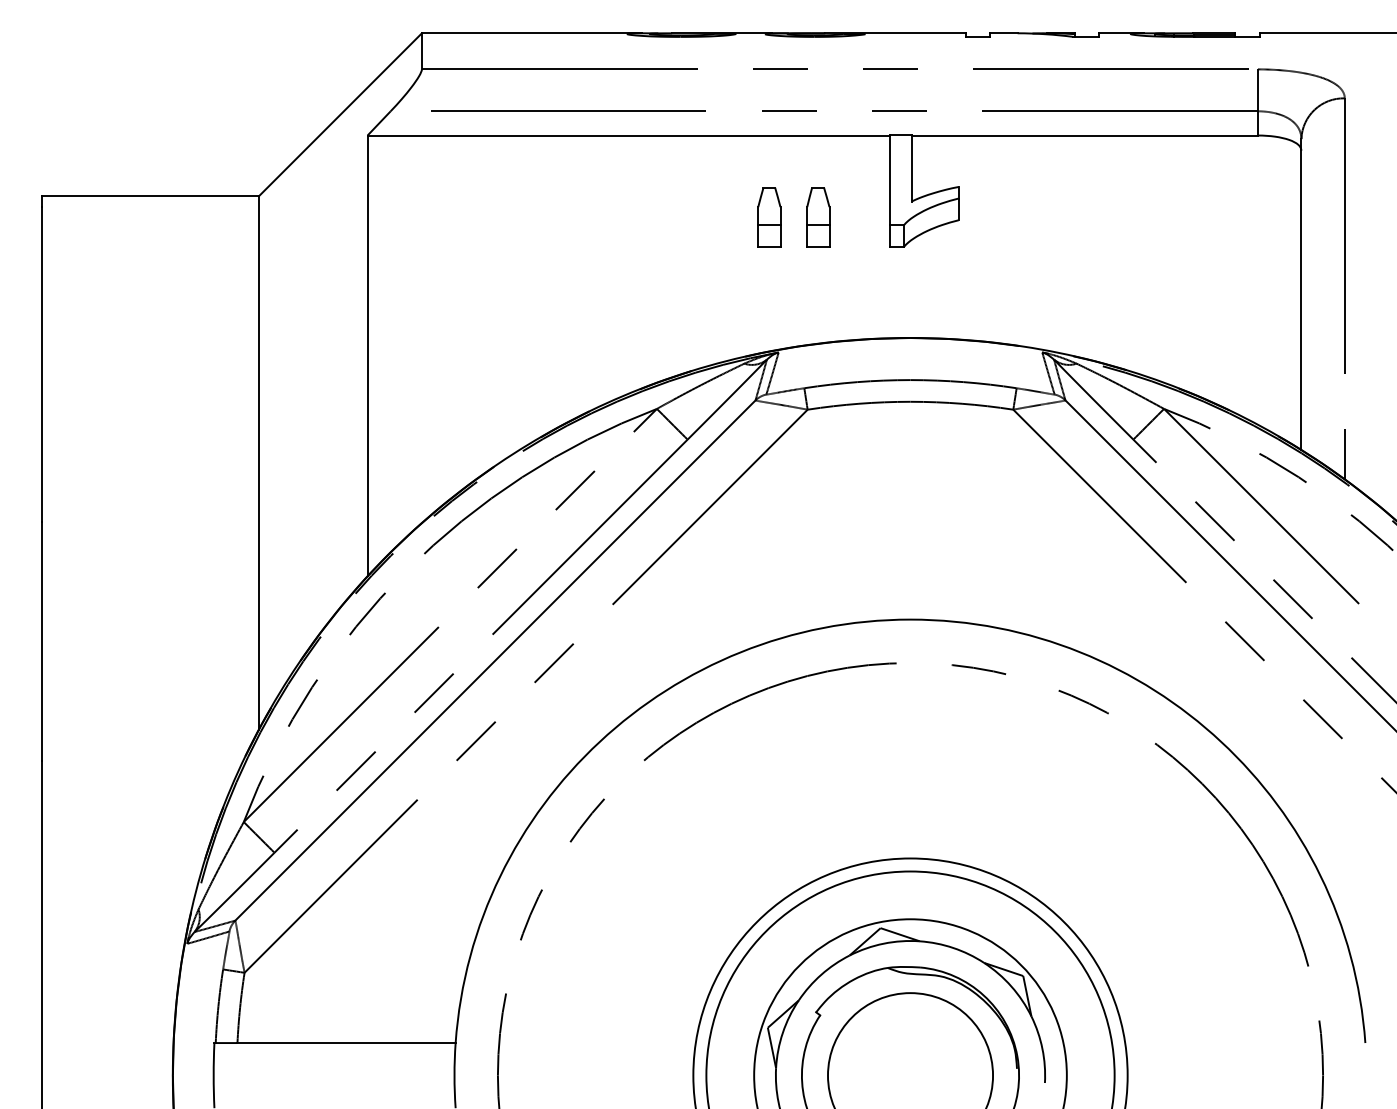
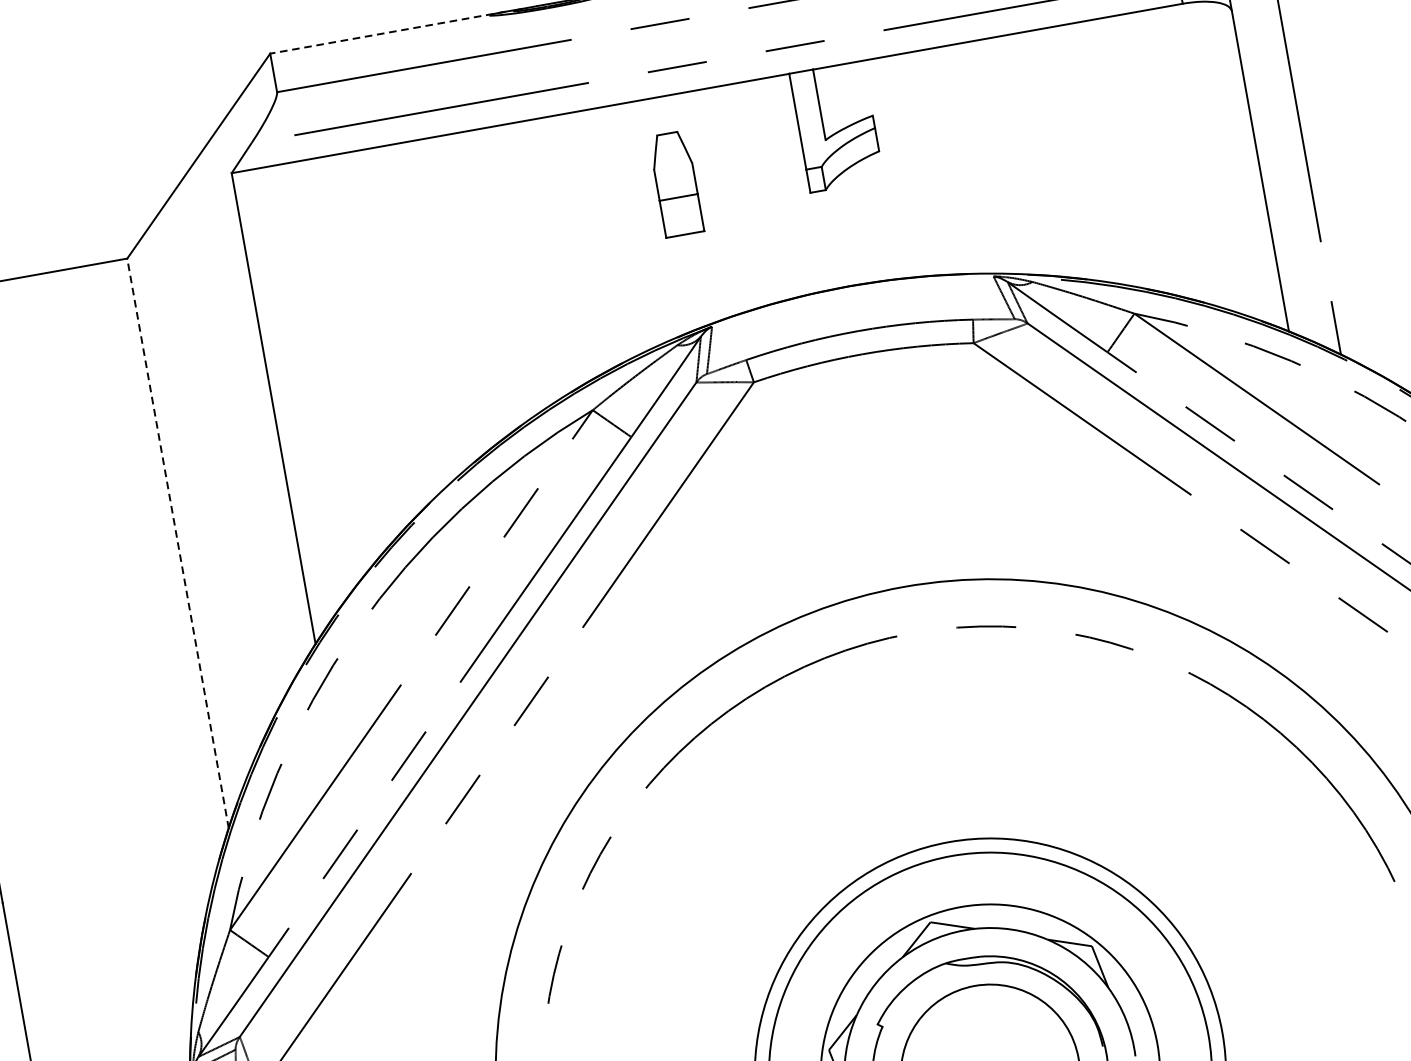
line: (531, 33) -> (387, 33), solid -> dashed
part: (769, 217) -> (676, 184), size x1.6
part: (818, 217) -> (728, 174), removed
line: (259, 462) -> (178, 543), solid -> dashed

